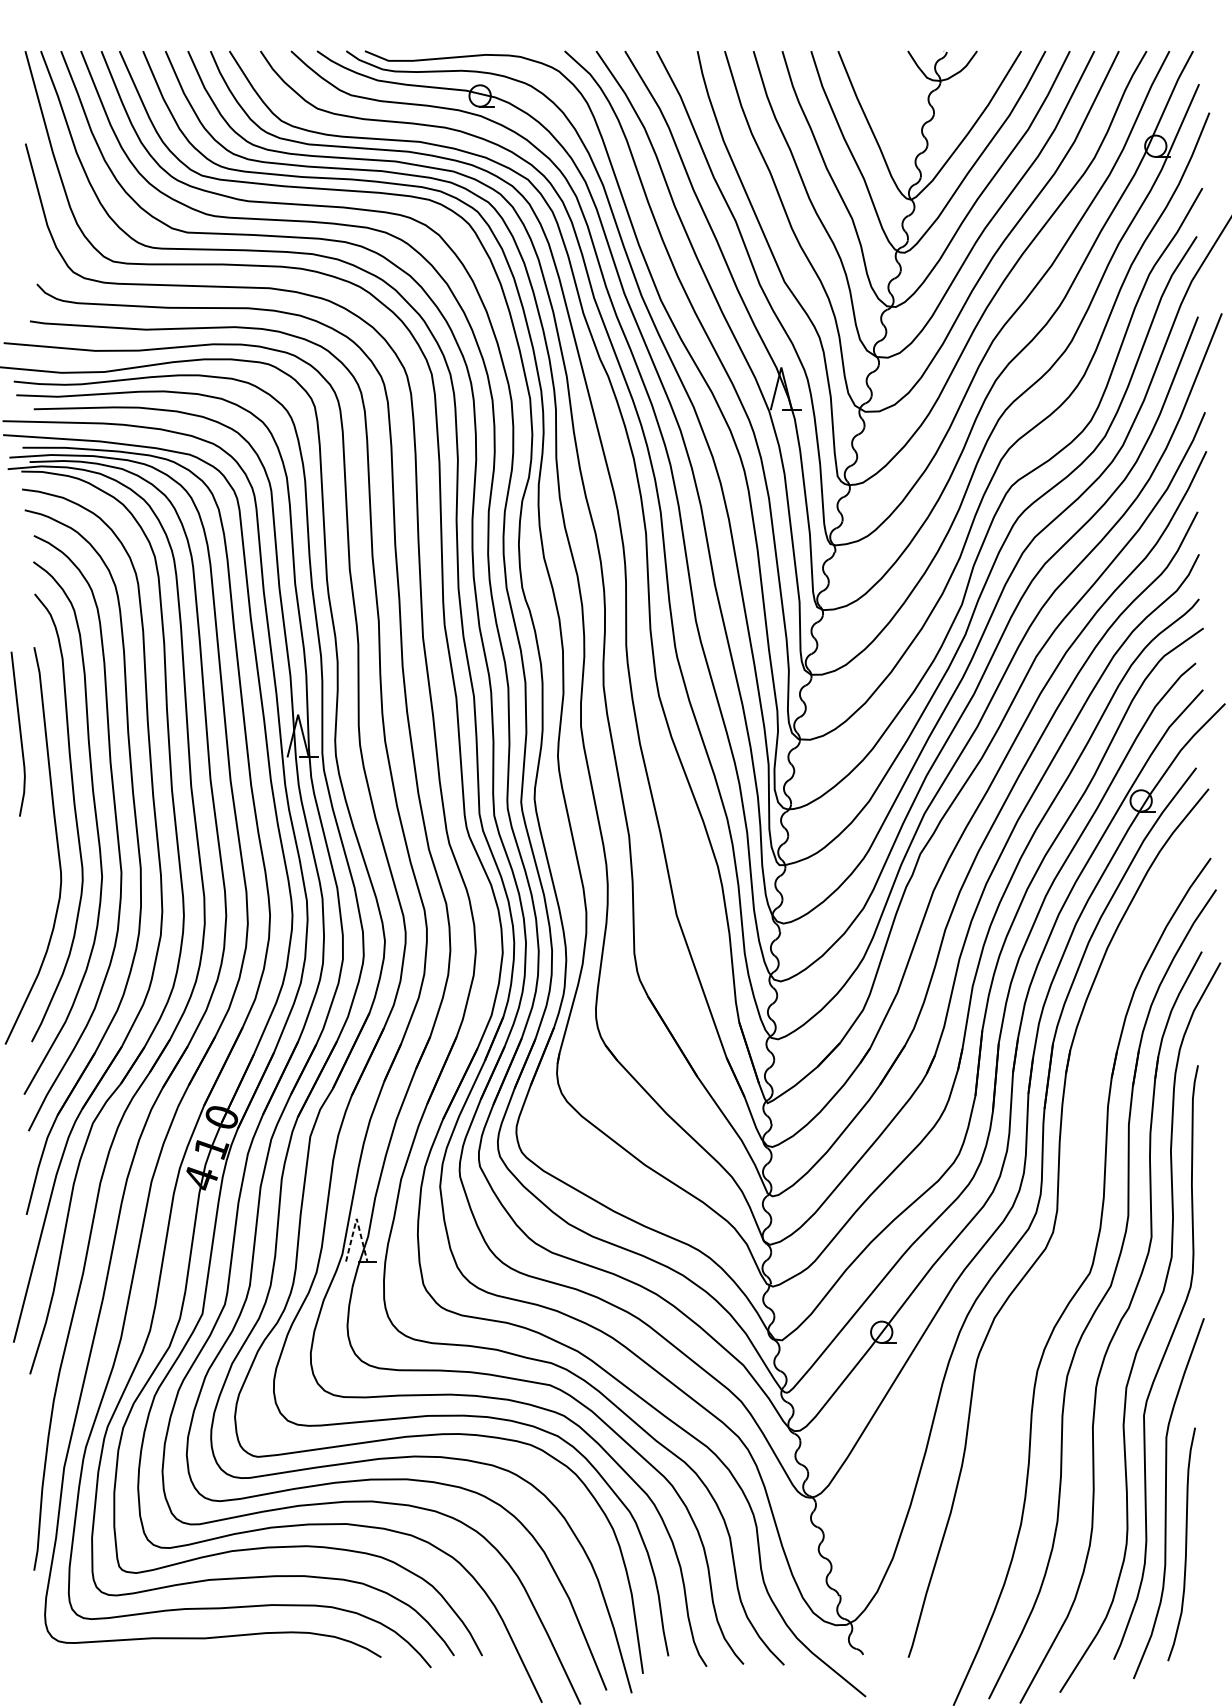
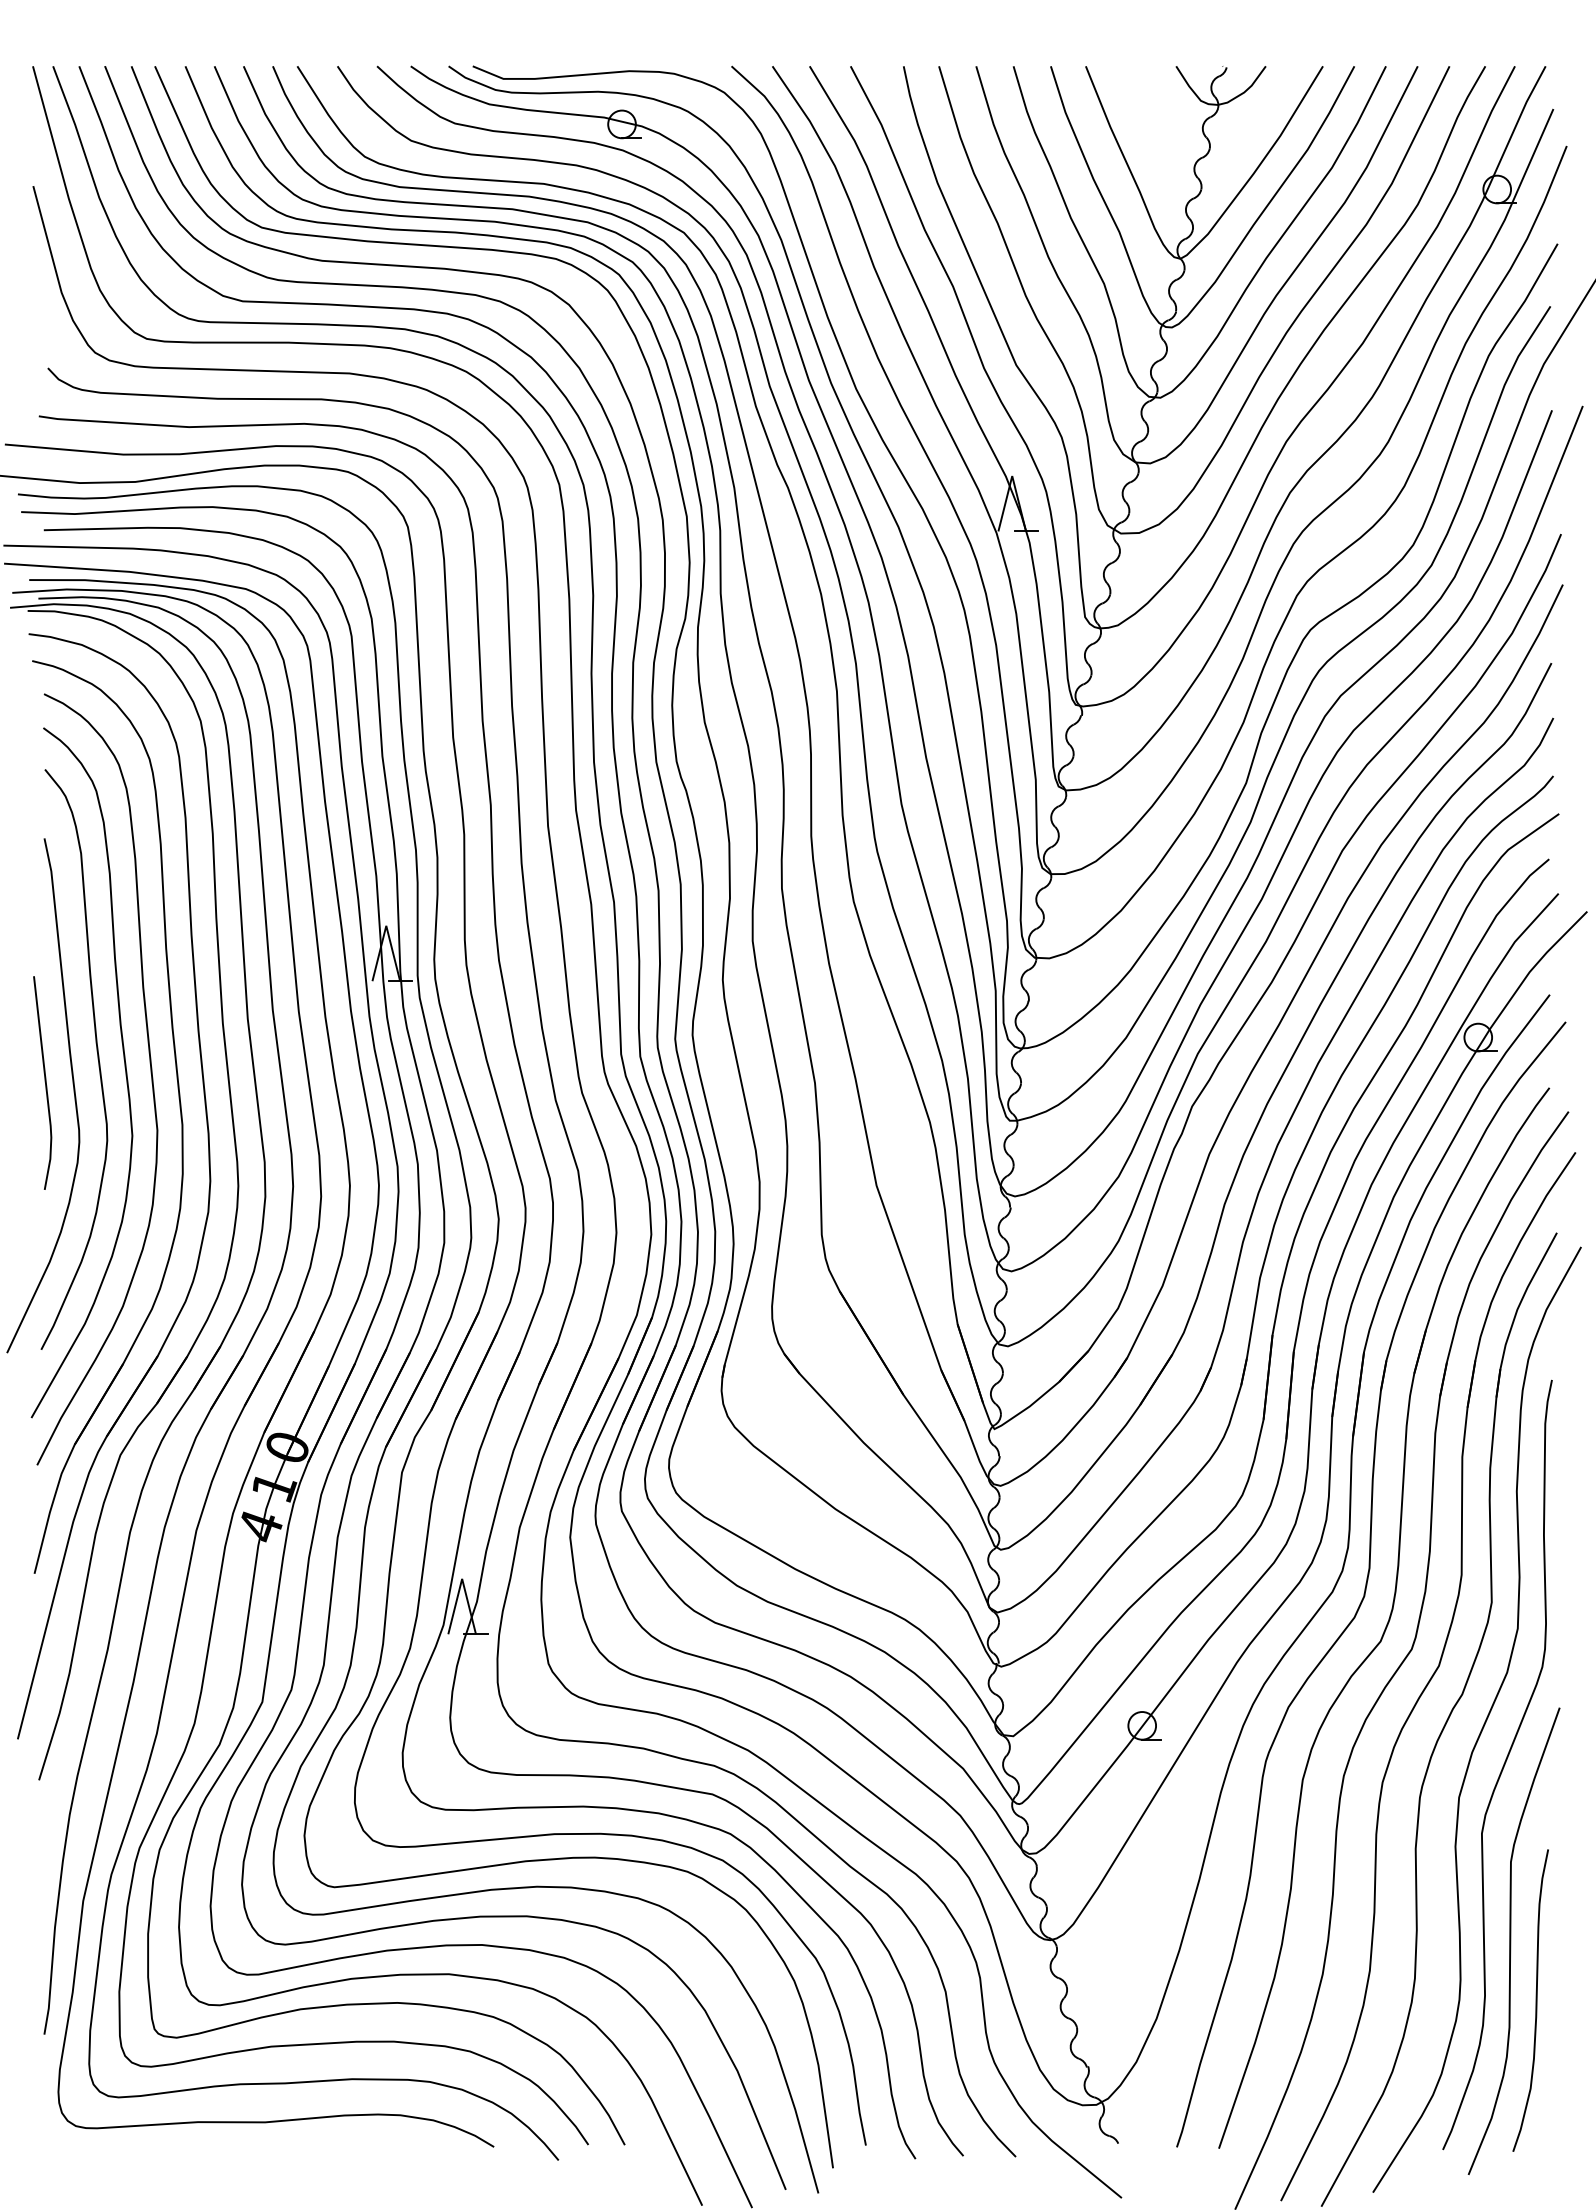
line: (19, 733) -> (44, 1082), moved
line: (356, 1218) -> (462, 1578), dashed -> solid
part: (1068, 1248) -> (1384, 1617), added

